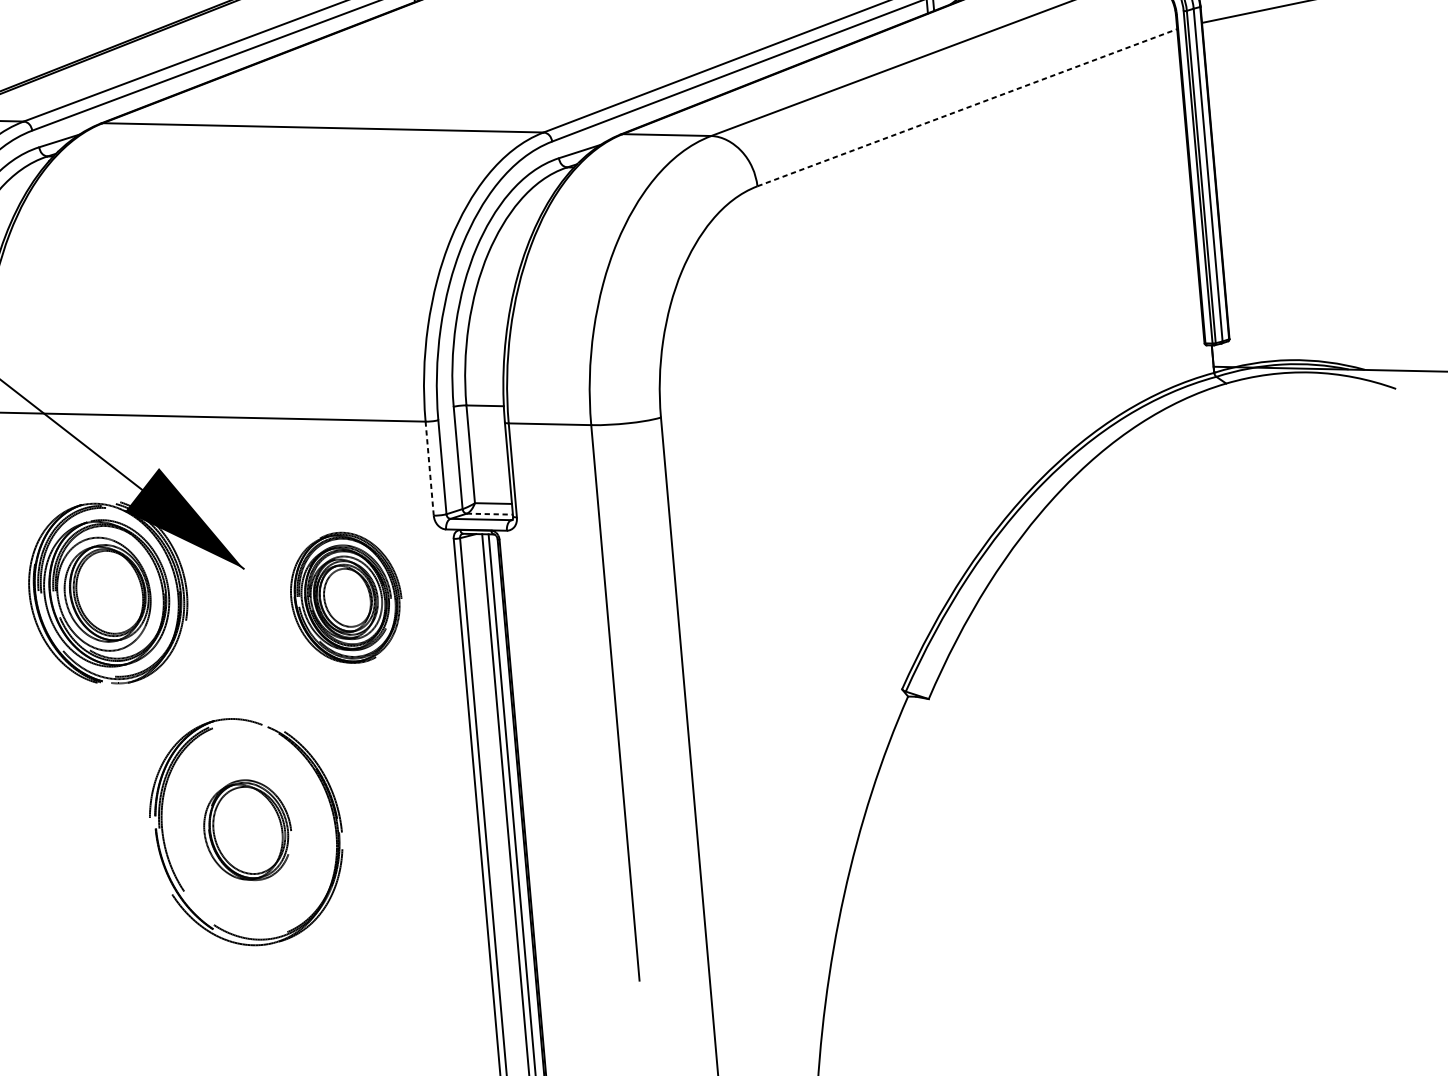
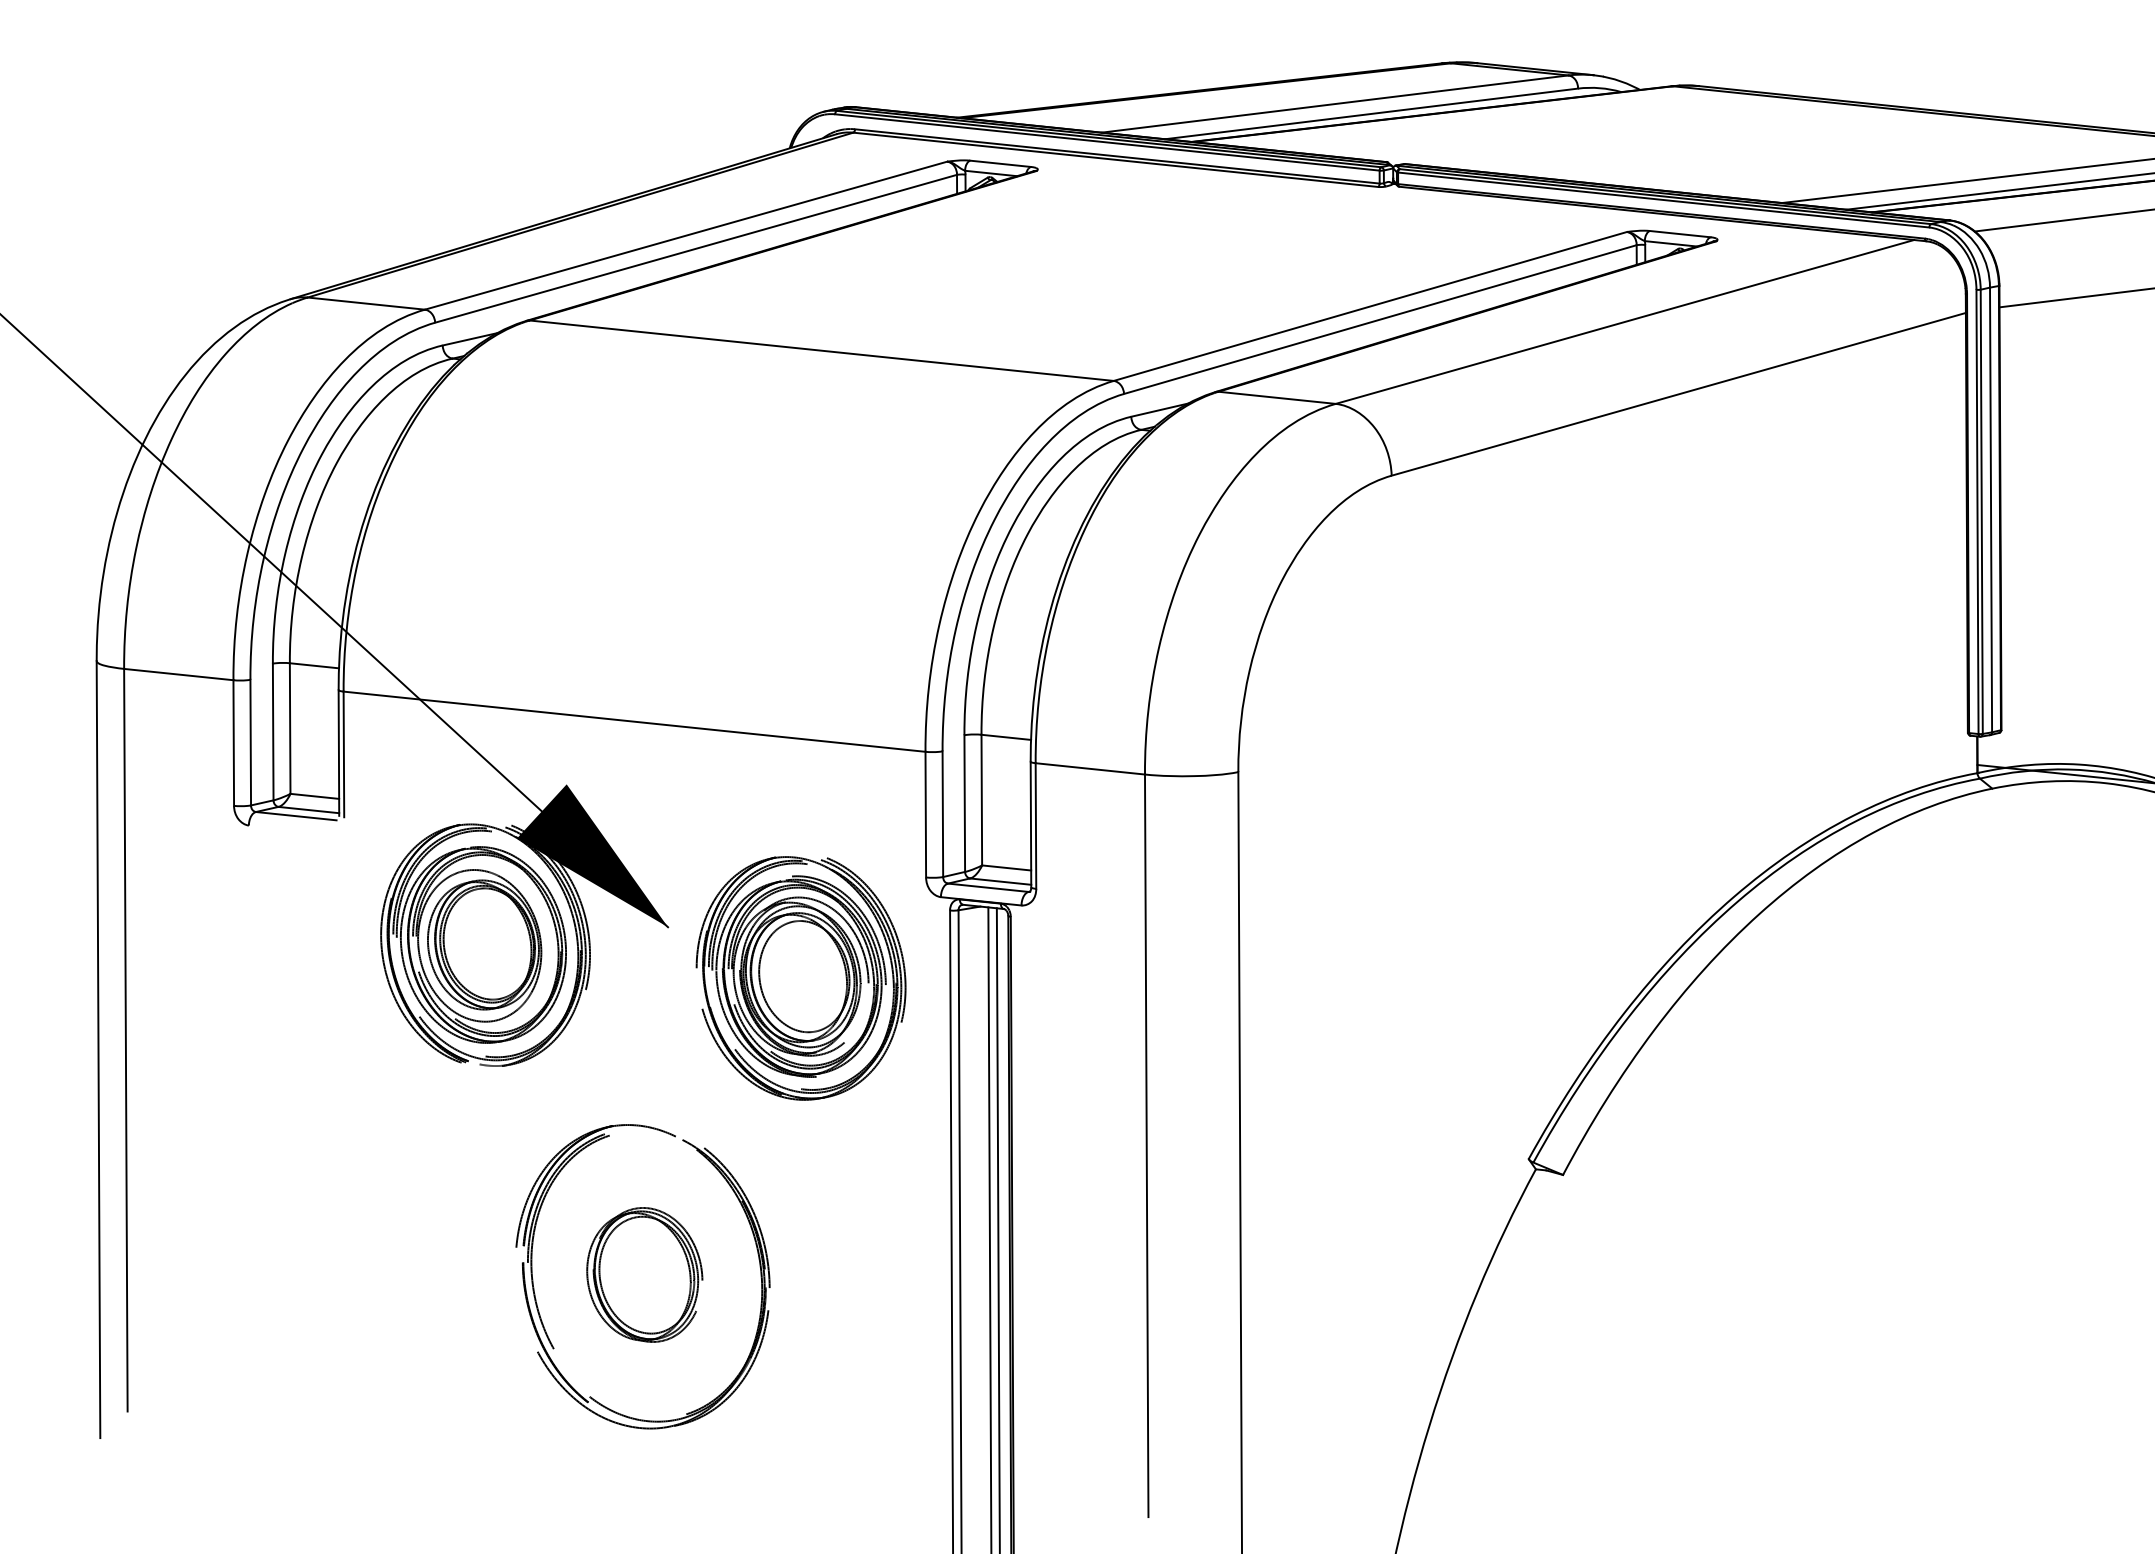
line: (967, 107) -> (1679, 394), dashed -> solid
line: (429, 468) -> (925, 814), dashed -> solid
line: (489, 514) -> (1000, 881), dashed -> solid
part: (345, 598) -> (800, 978), size x1.43

